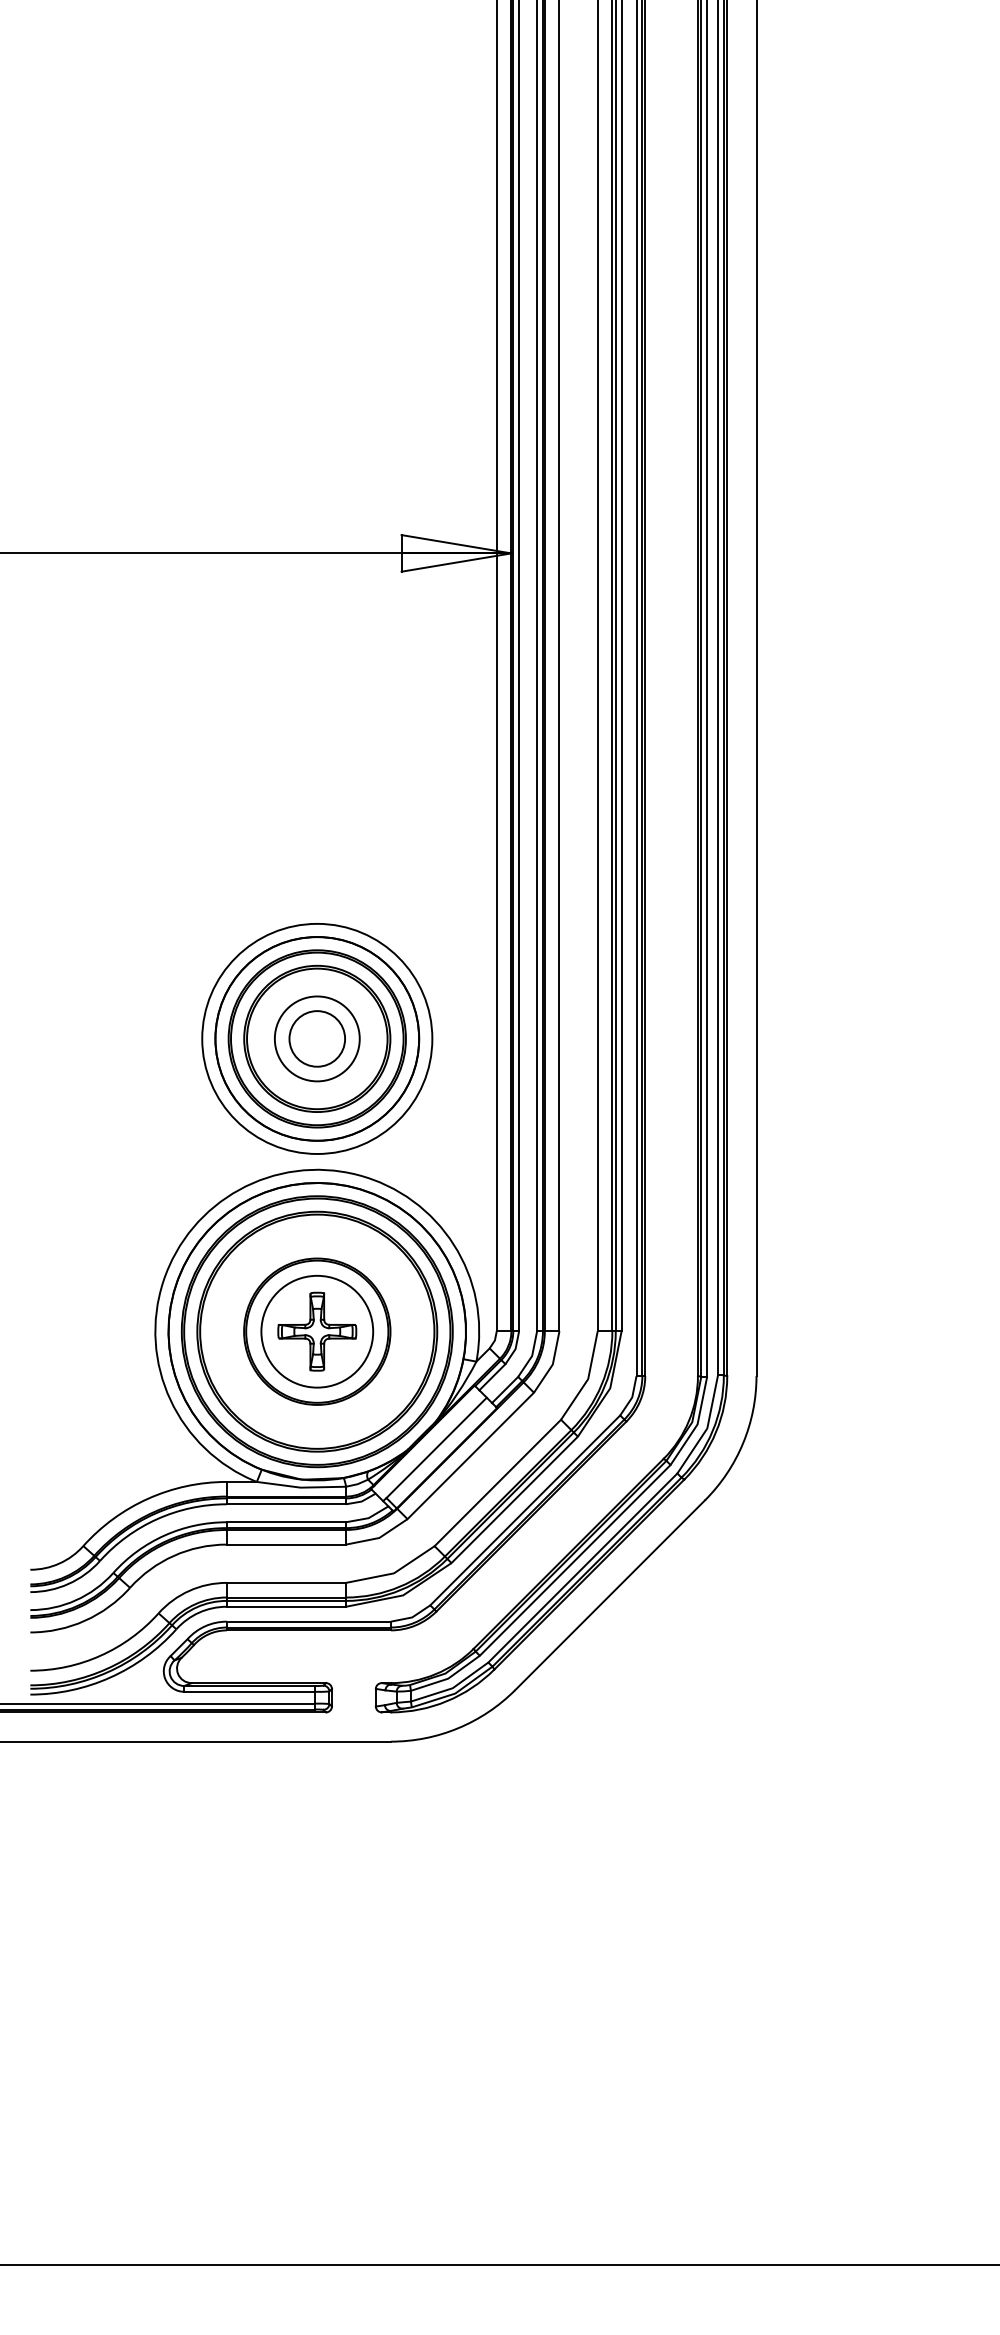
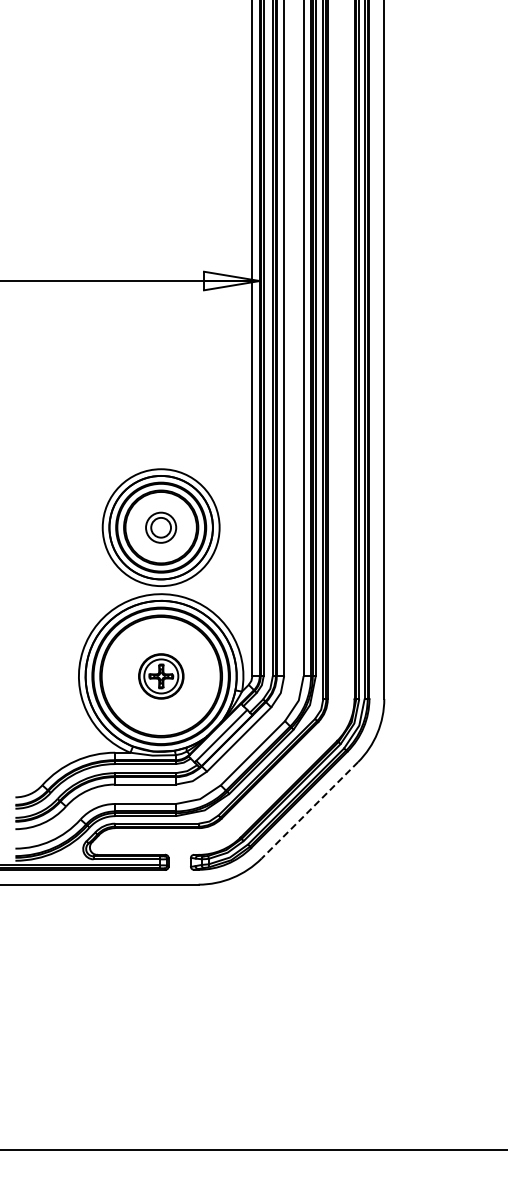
part: (315, 1038) -> (160, 527), size x0.7
part: (317, 1331) -> (161, 676), size x0.6
line: (609, 1595) -> (309, 810), solid -> dashed

